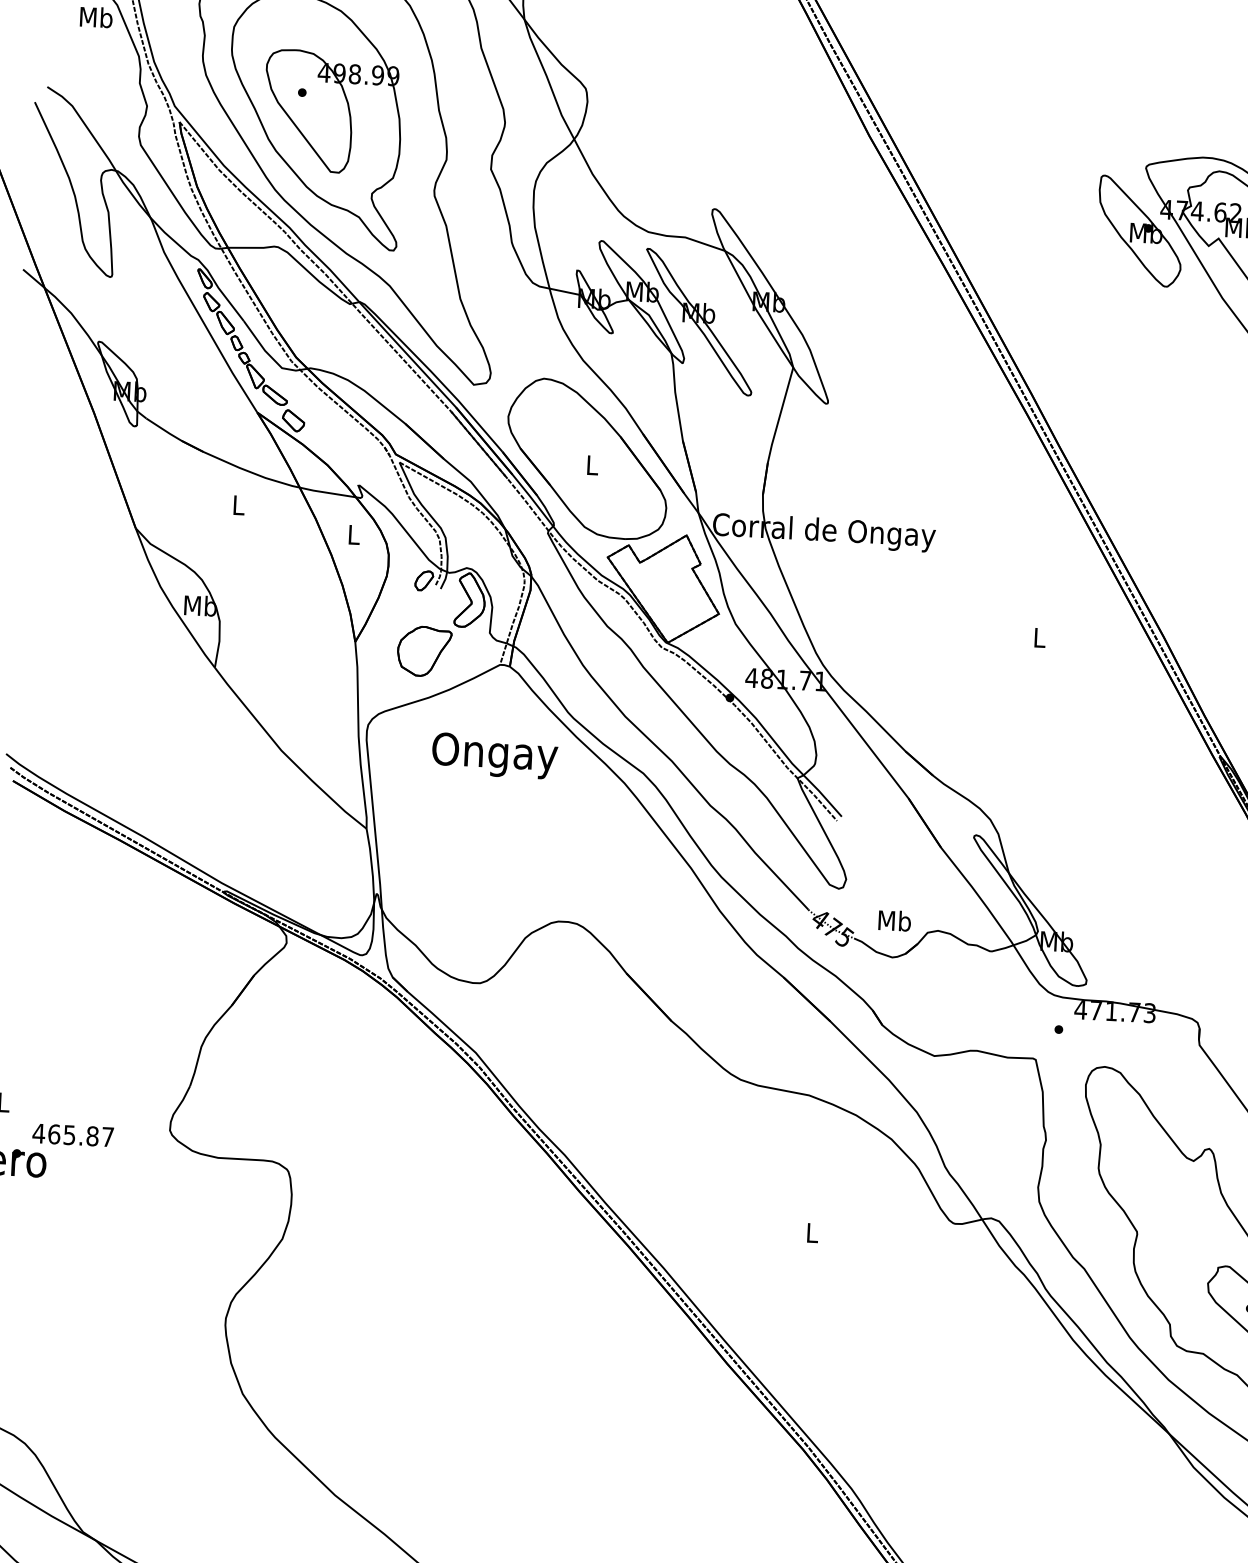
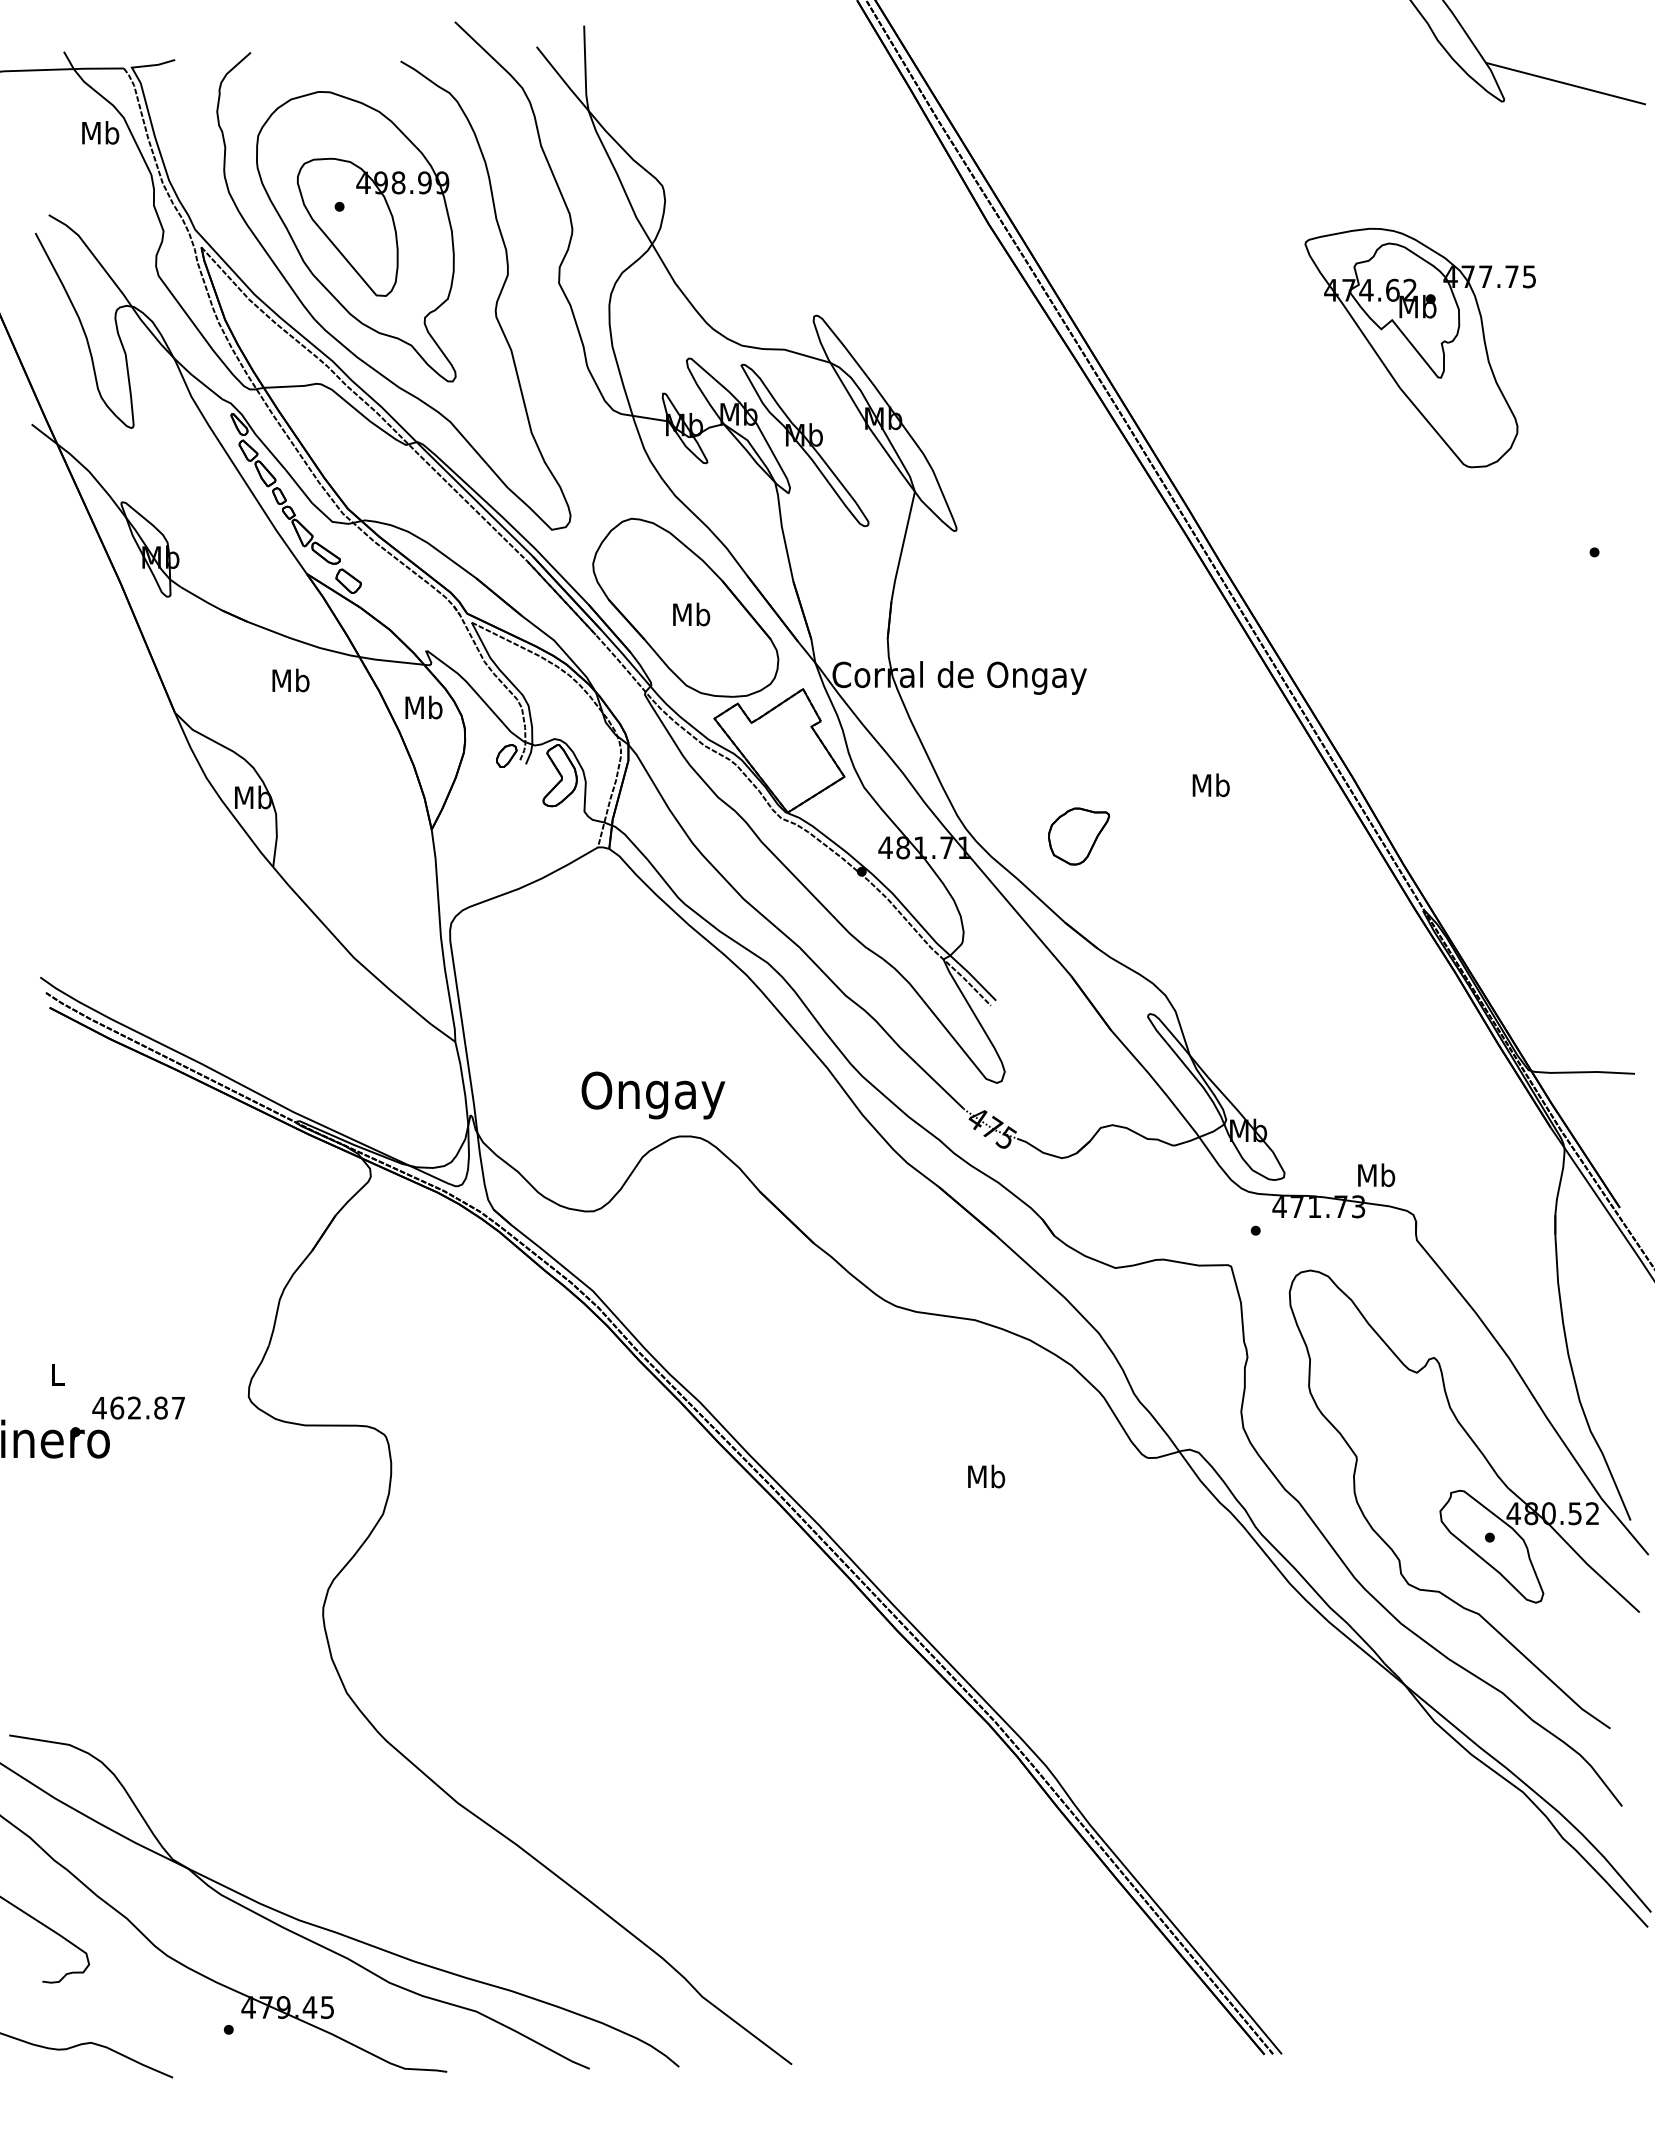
part: (1140, 231) -> (1302, 316), removed
text: (592, 465) -> (691, 614), L -> Mb
text: (238, 505) -> (290, 680), L -> Mb
text: (353, 534) -> (423, 707), L -> Mb
text: (1038, 637) -> (1210, 785), L -> Mb
part: (423, 651) -> (1078, 836), moved
text: (495, 755) -> (653, 1095), moved
text: (894, 920) -> (1376, 1174), moved
text: (69, 1134) -> (134, 1407), 465.87 -> 462.87
text: (812, 1232) -> (986, 1476), L -> Mb

